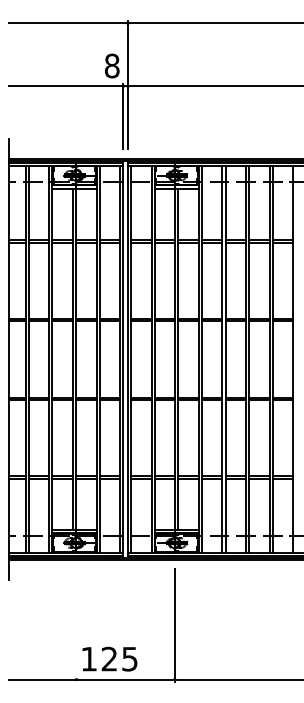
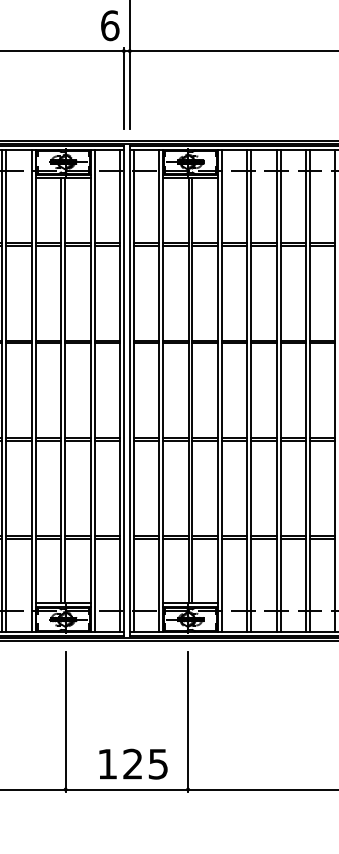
text: (111, 65) -> (109, 25), 8 -> 6
line: (76, 625) -> (65, 722), added
text: (109, 658) -> (132, 763), moved

